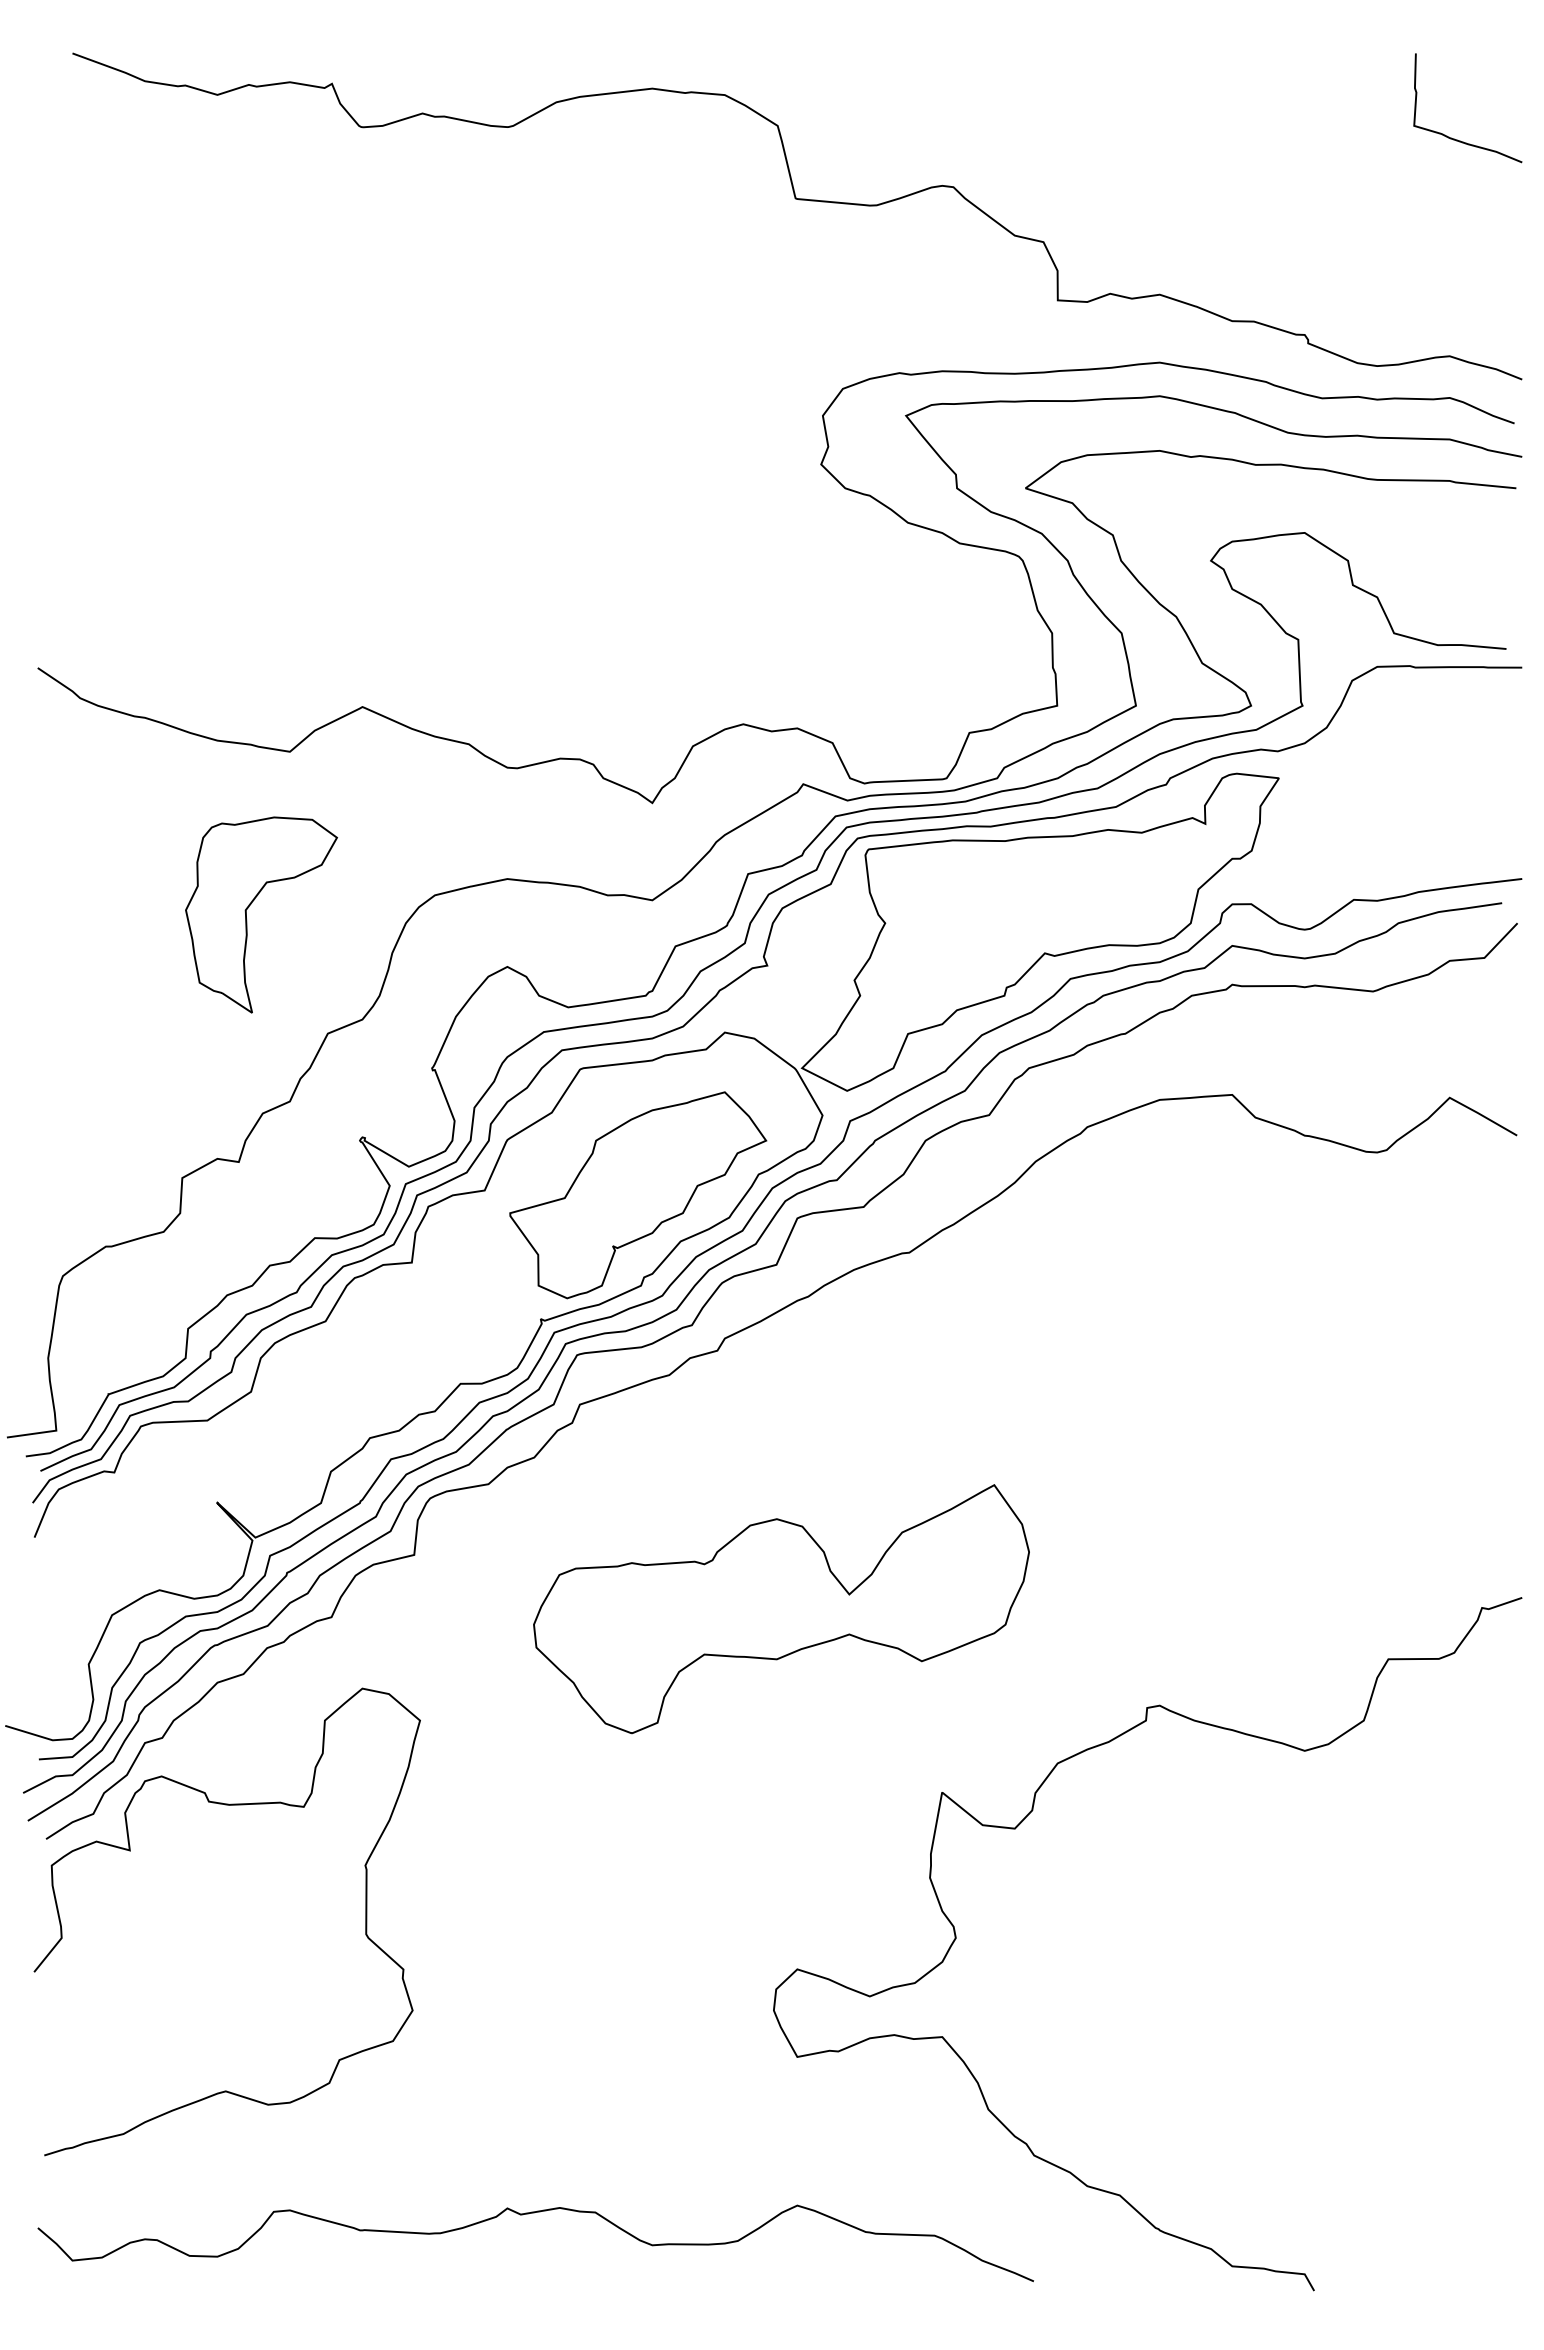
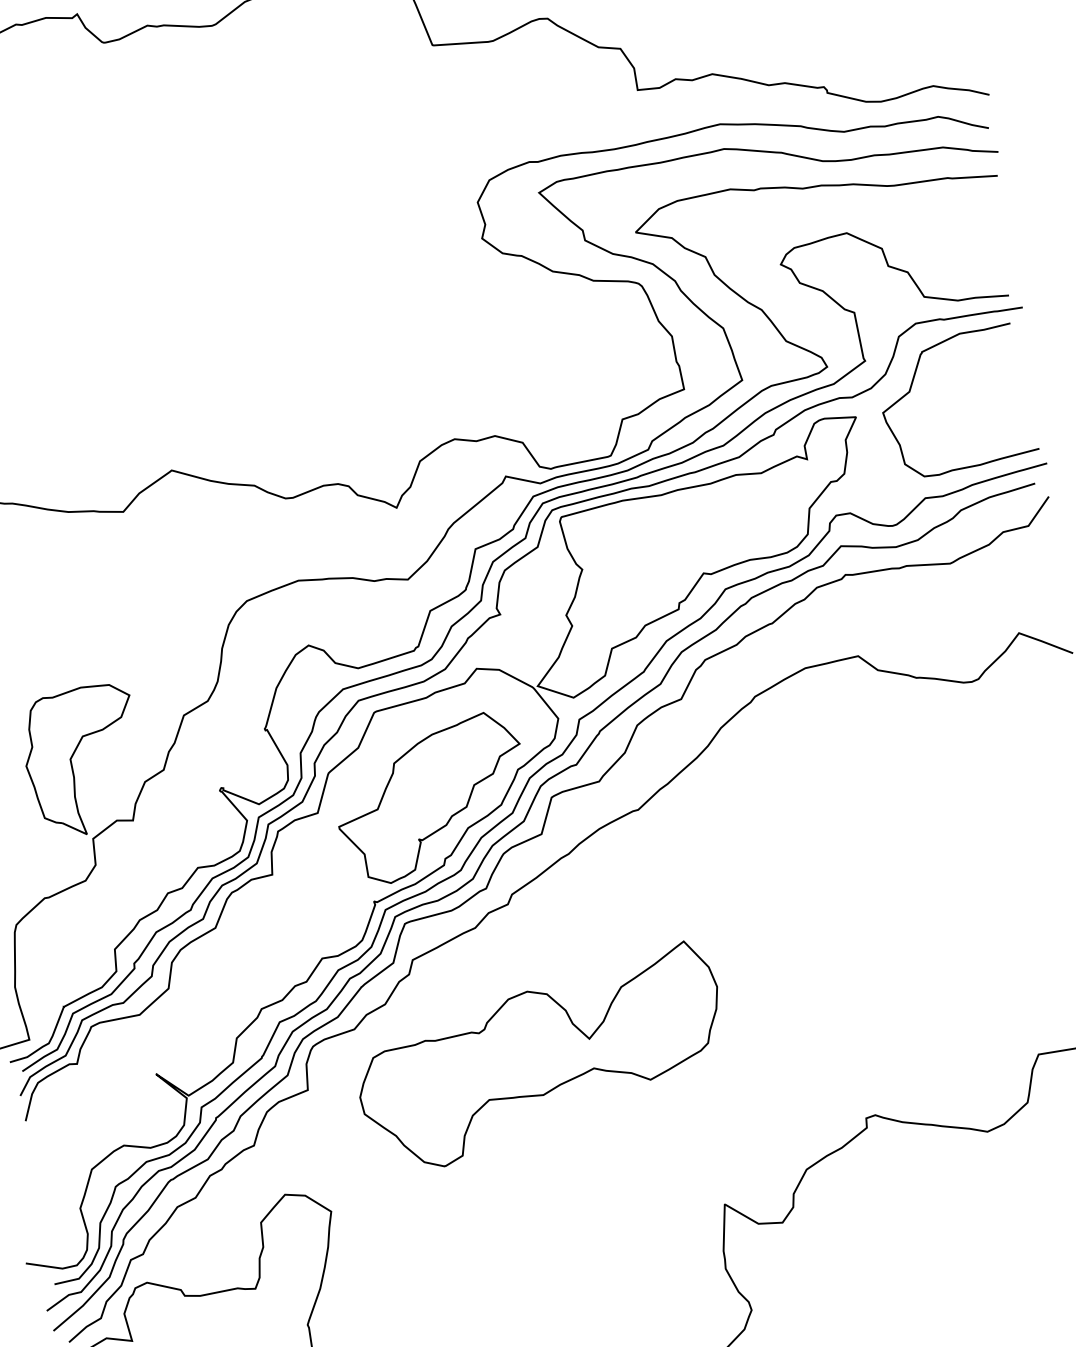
curve: (1358, 750) -> (911, 387), added
part: (251, 904) -> (74, 754), moved
part: (781, 1609) -> (541, 1057), moved

